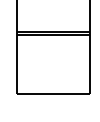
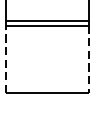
line: (17, 64) -> (5, 59), solid -> dashed
line: (89, 65) -> (88, 60), solid -> dashed

